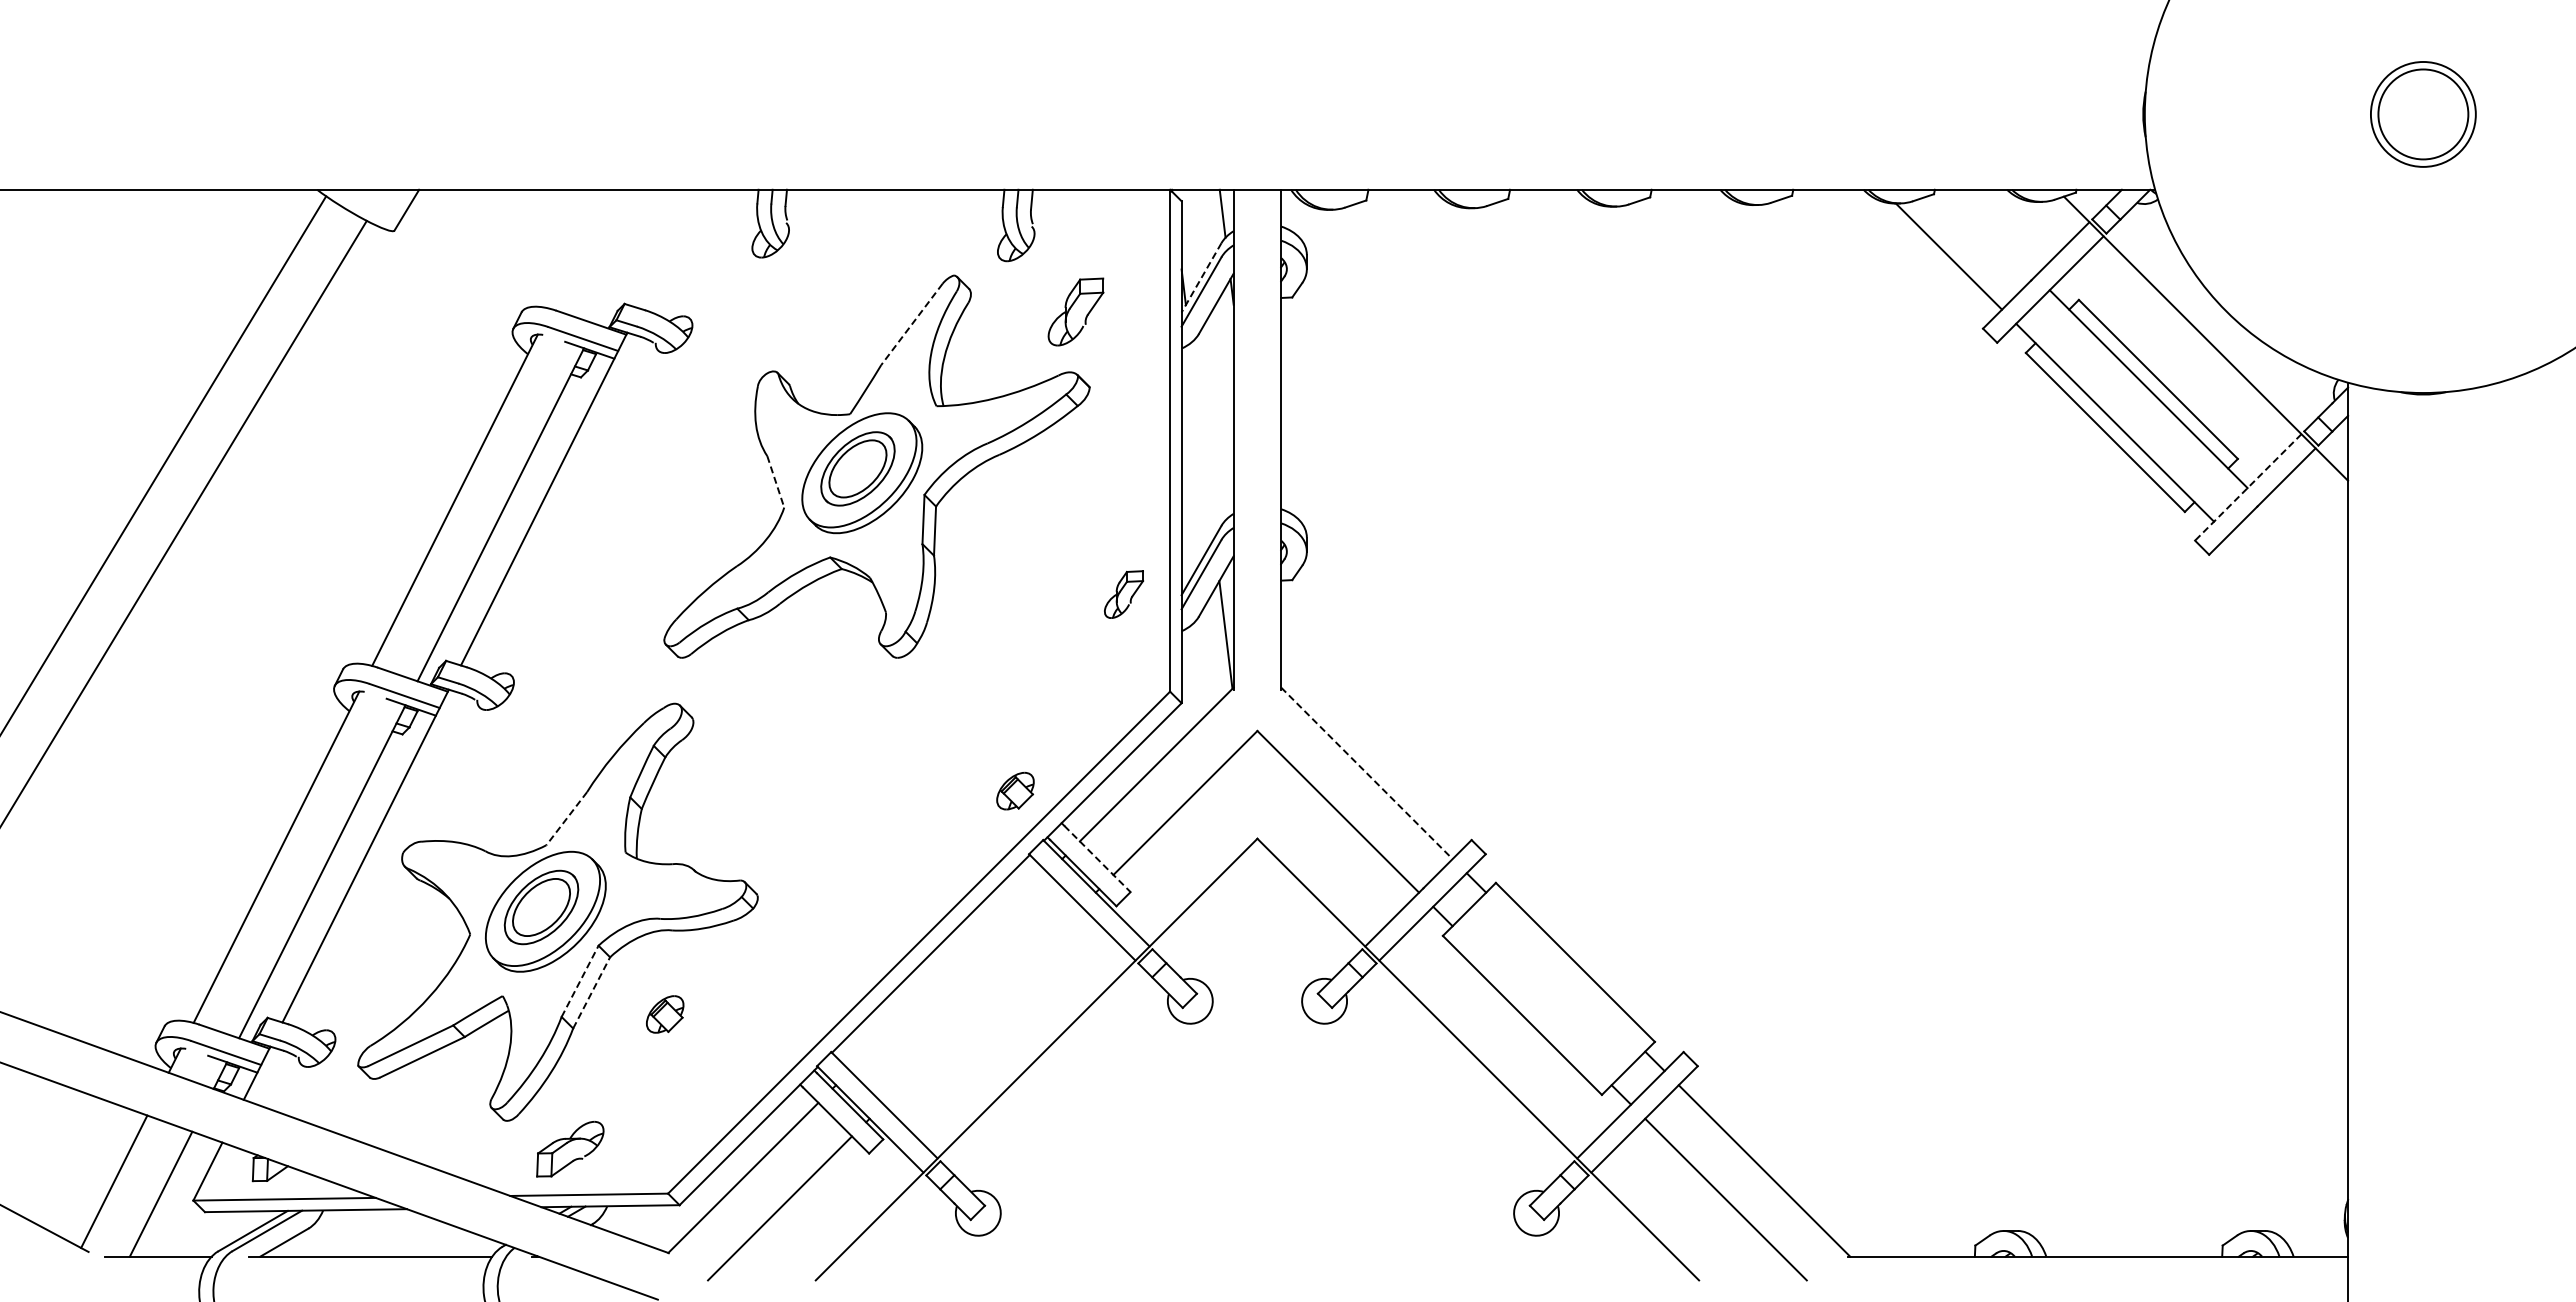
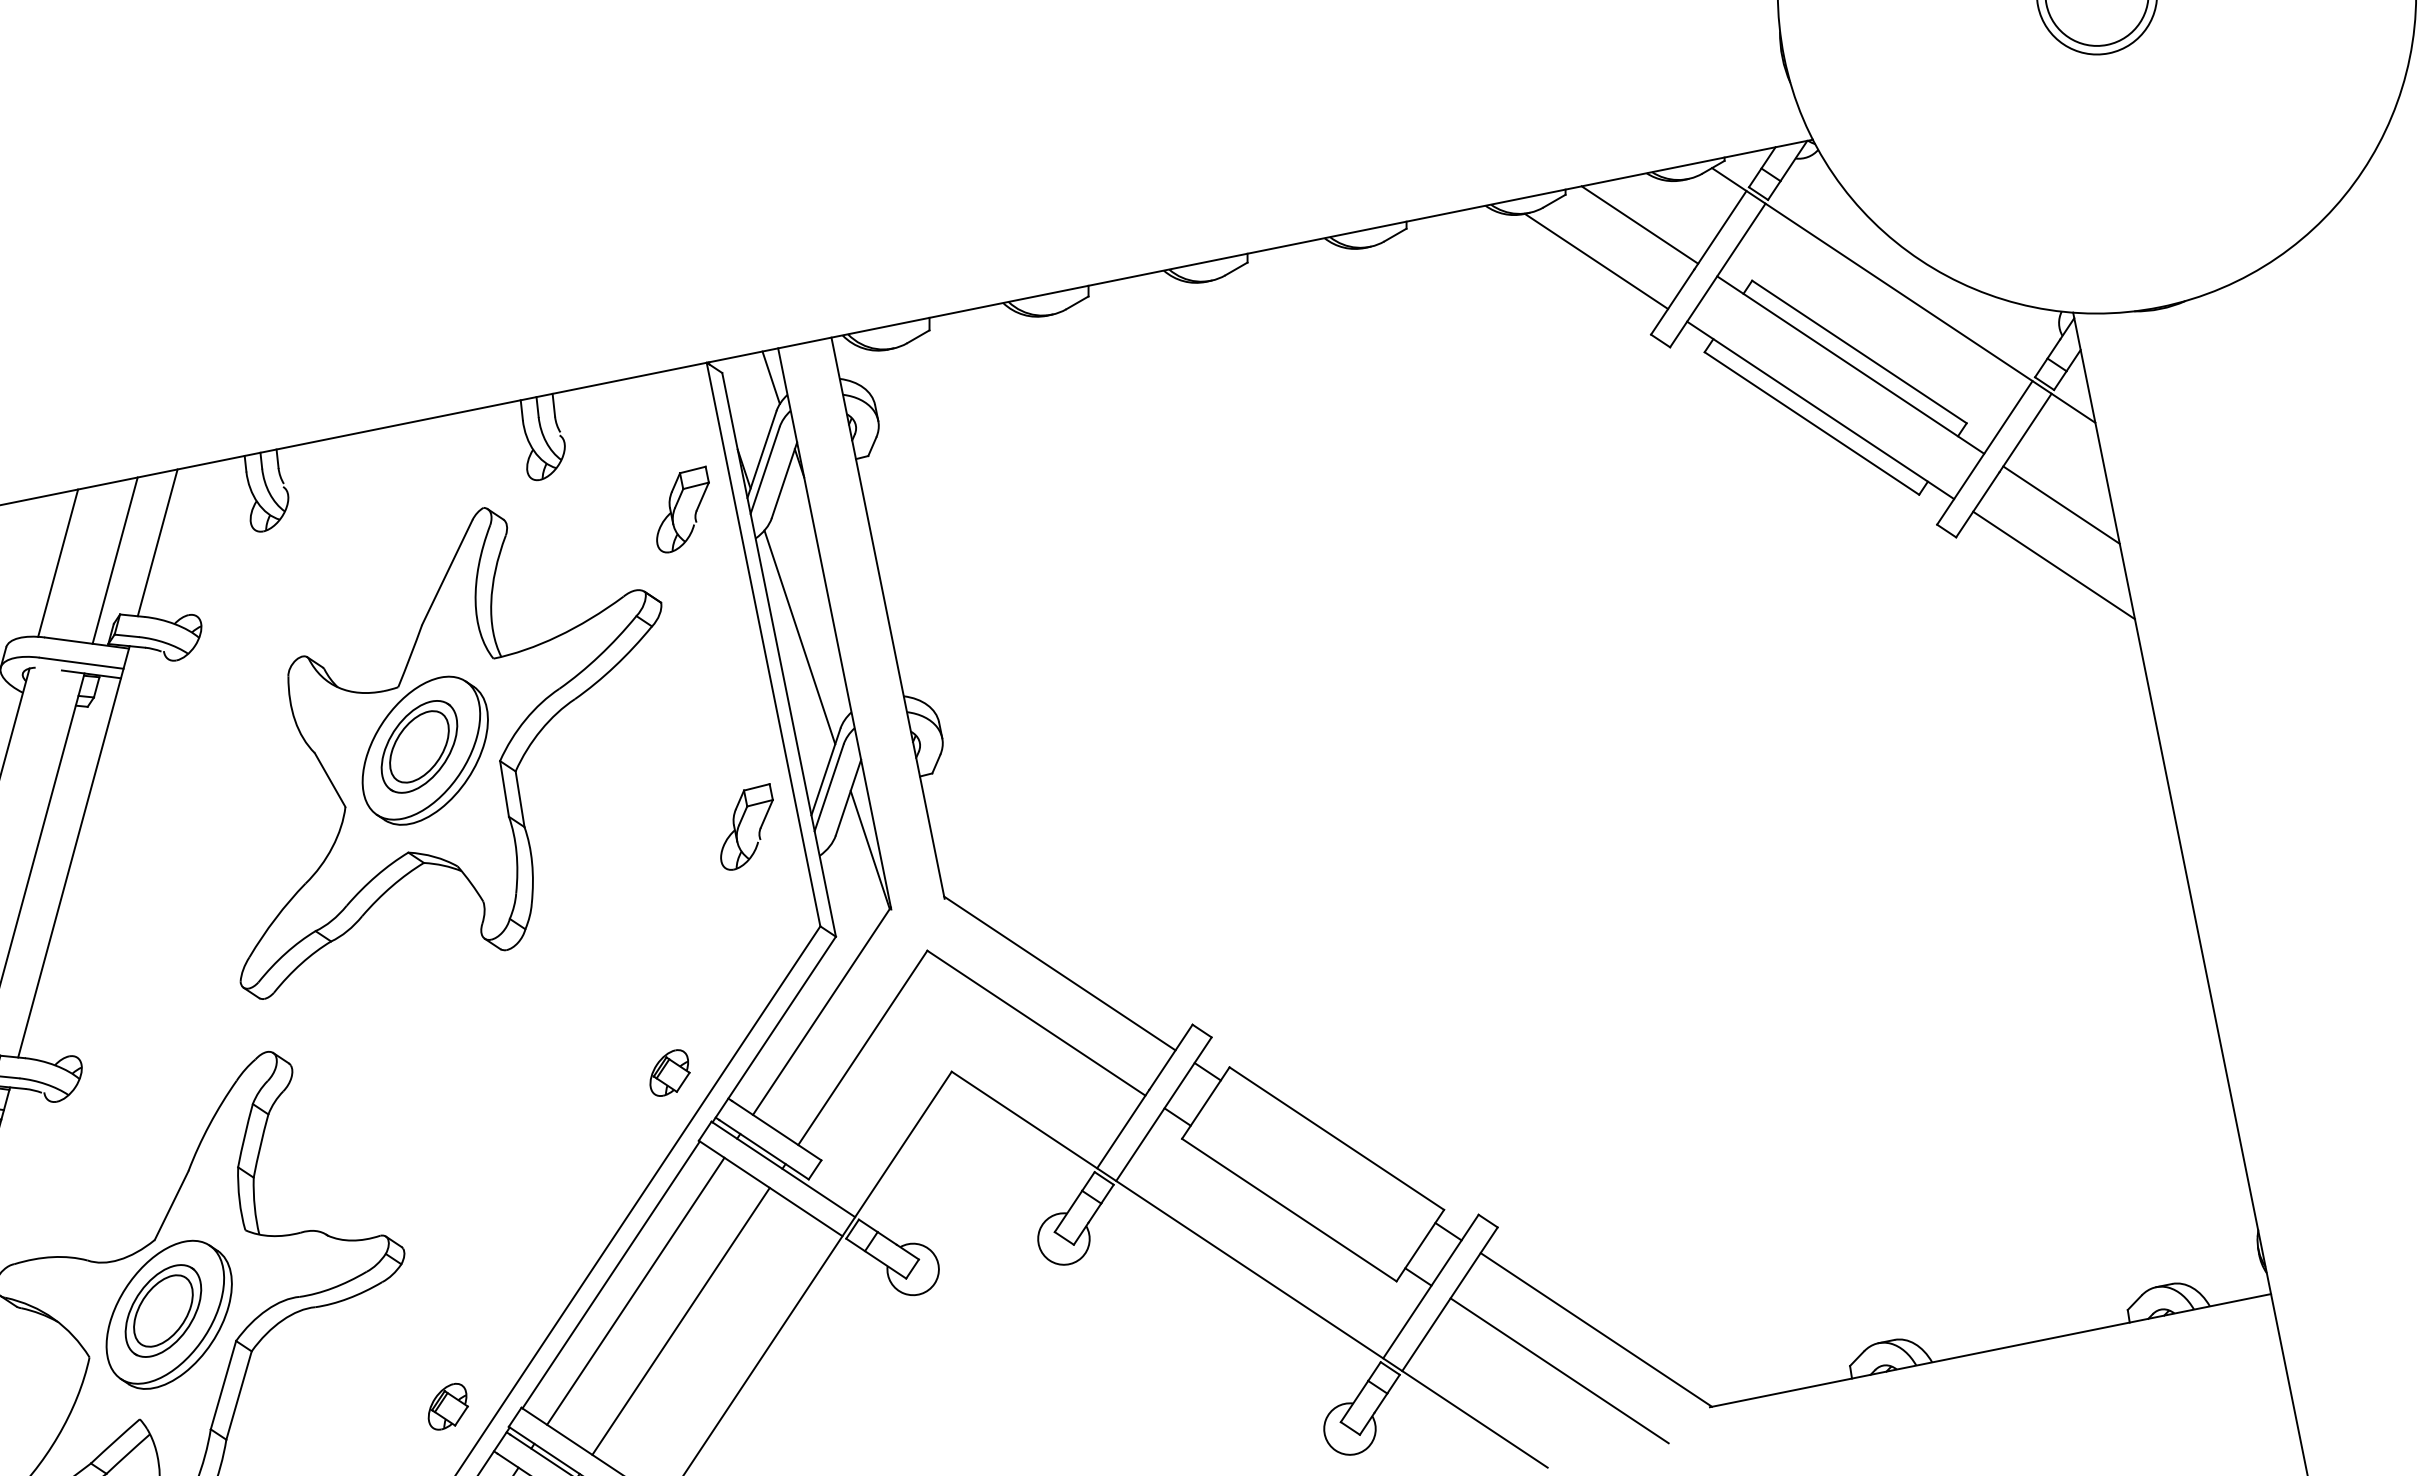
line: (1992, 232) -> (1639, 224), added
line: (580, 248) -> (57, 562), added
line: (668, 248) -> (156, 542), added
line: (629, 256) -> (114, 560), added
line: (1201, 277) -> (761, 454), dashed -> solid
part: (1075, 311) -> (681, 510), moved
line: (911, 324) -> (446, 572), dashed -> solid
line: (1202, 440) -> (799, 636), added
line: (775, 482) -> (329, 780), dashed -> solid
line: (2247, 487) -> (1983, 453), dashed -> solid
line: (2304, 545) -> (2061, 505), added
part: (1123, 594) -> (746, 827), size x1.43
line: (2288, 595) -> (2054, 565), added
line: (1367, 773) -> (1060, 973), dashed -> solid
line: (566, 819) -> (171, 1206), dashed -> solid
line: (1097, 858) -> (776, 1130), dashed -> solid
line: (949, 972) -> (636, 1291), added
line: (580, 980) -> (223, 1384), dashed -> solid
line: (591, 992) -> (238, 1395), dashed -> solid
line: (982, 1005) -> (680, 1321), added
part: (665, 1014) -> (447, 1406), moved

